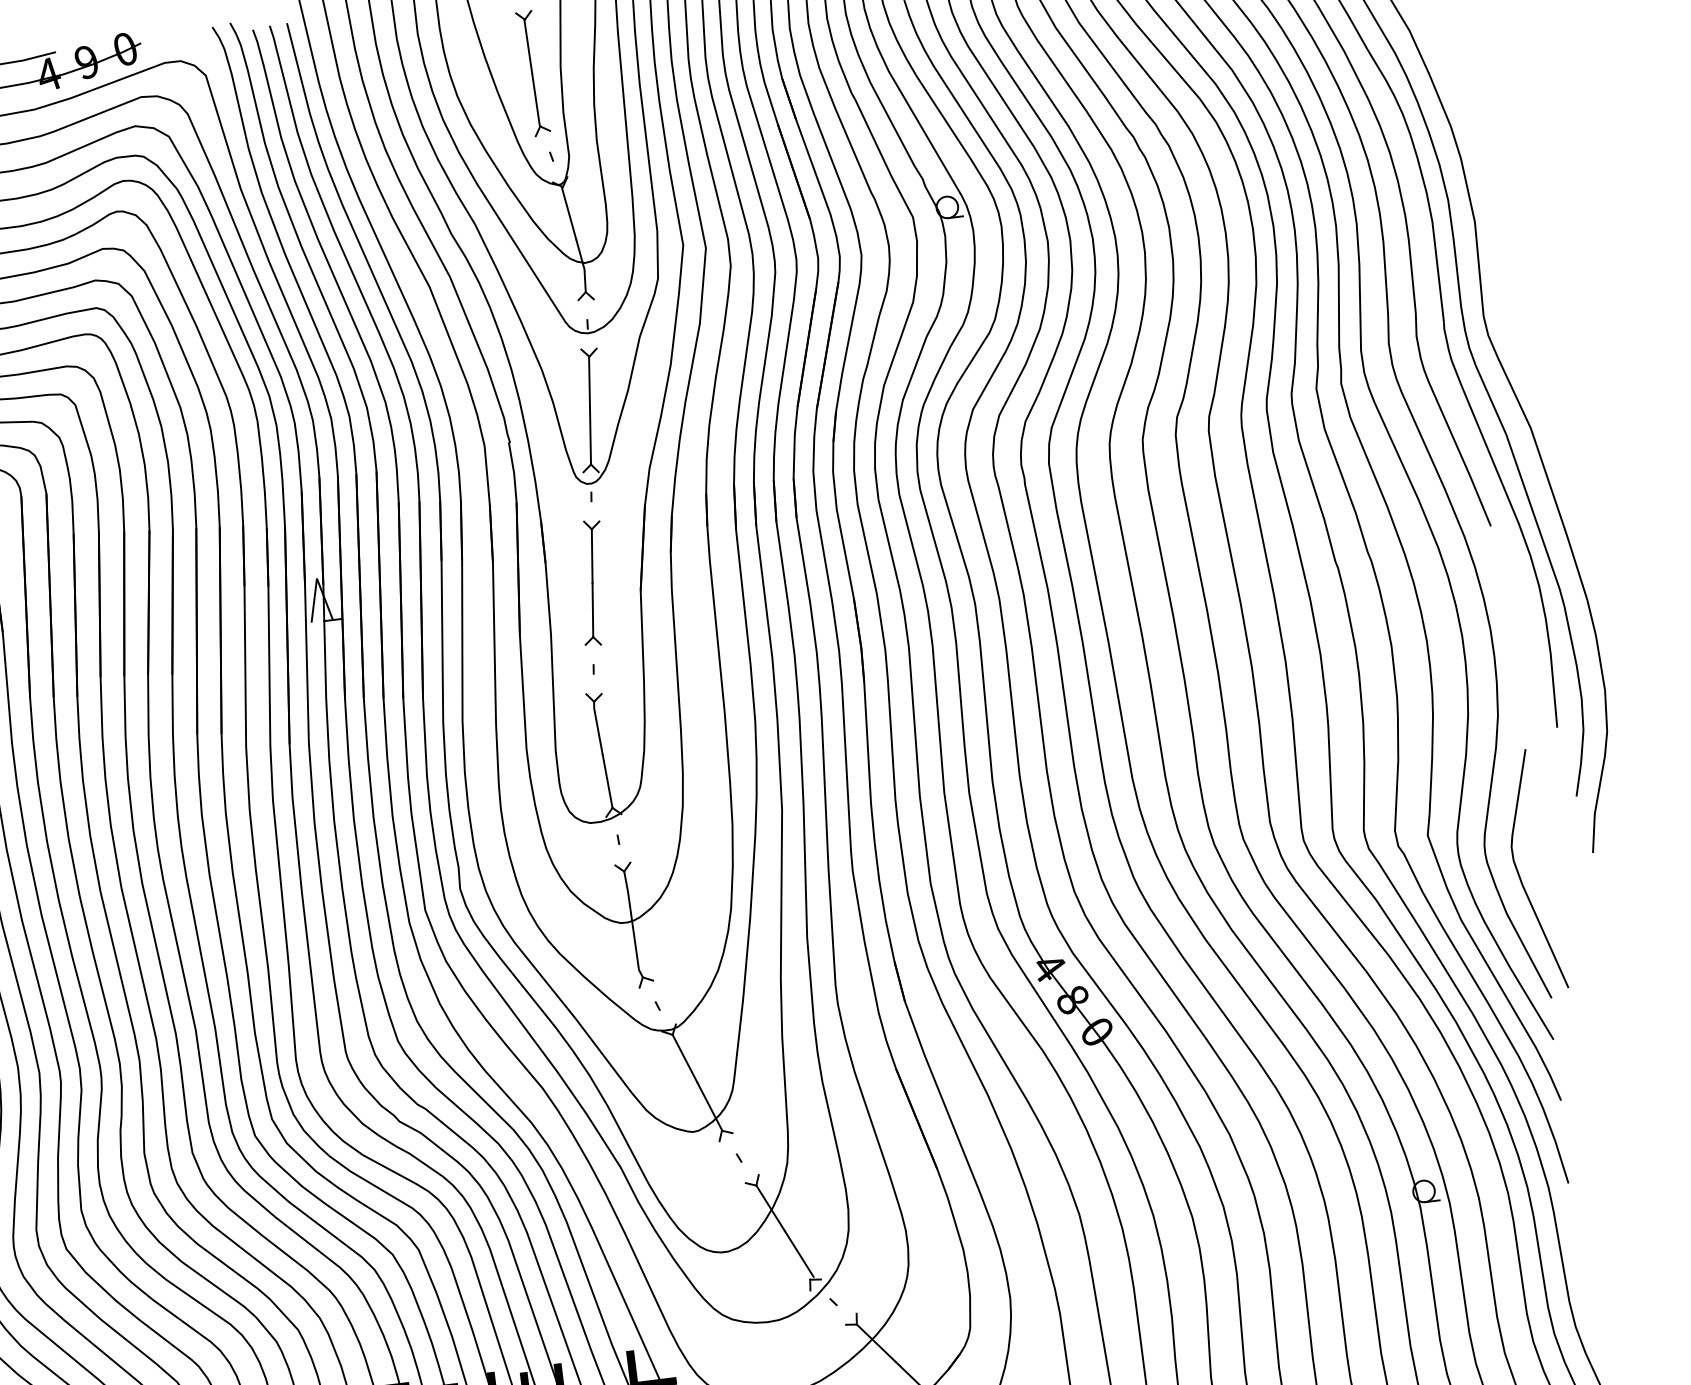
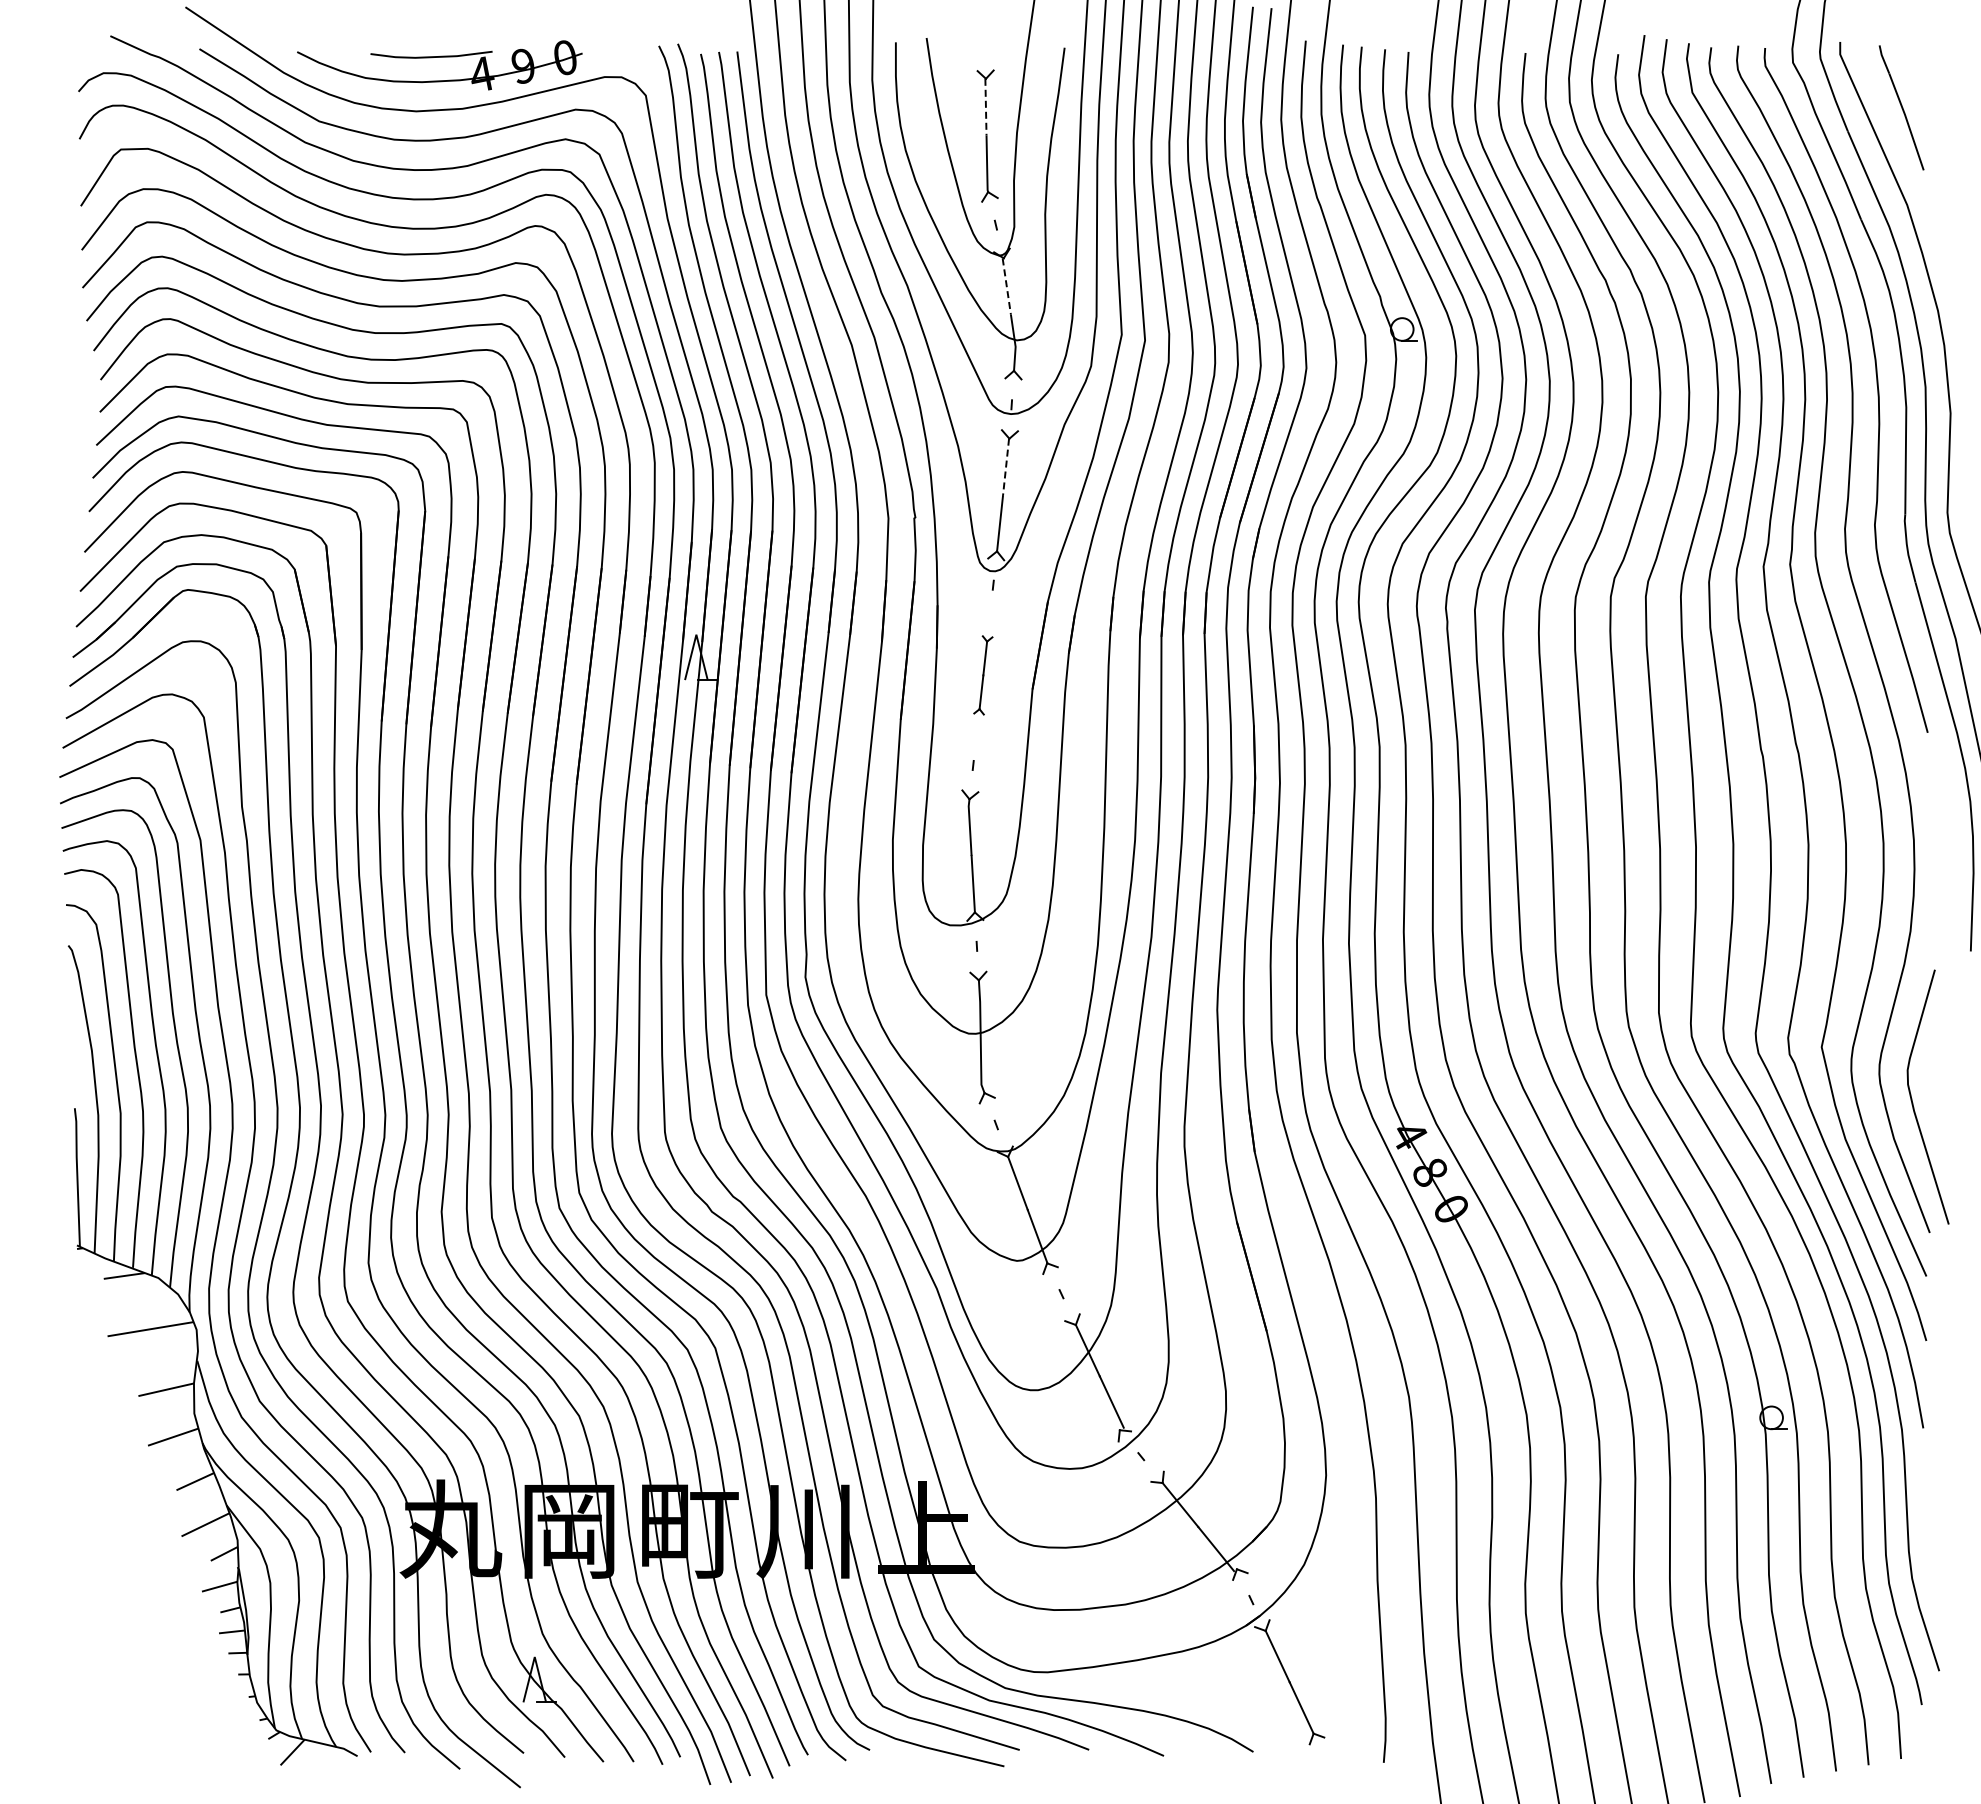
line: (527, 46) -> (985, 107), solid -> dashed
line: (568, 214) -> (1006, 287), solid -> dashed
line: (590, 384) -> (1006, 467), solid -> dashed
part: (592, 583) -> (983, 675), size x0.6

